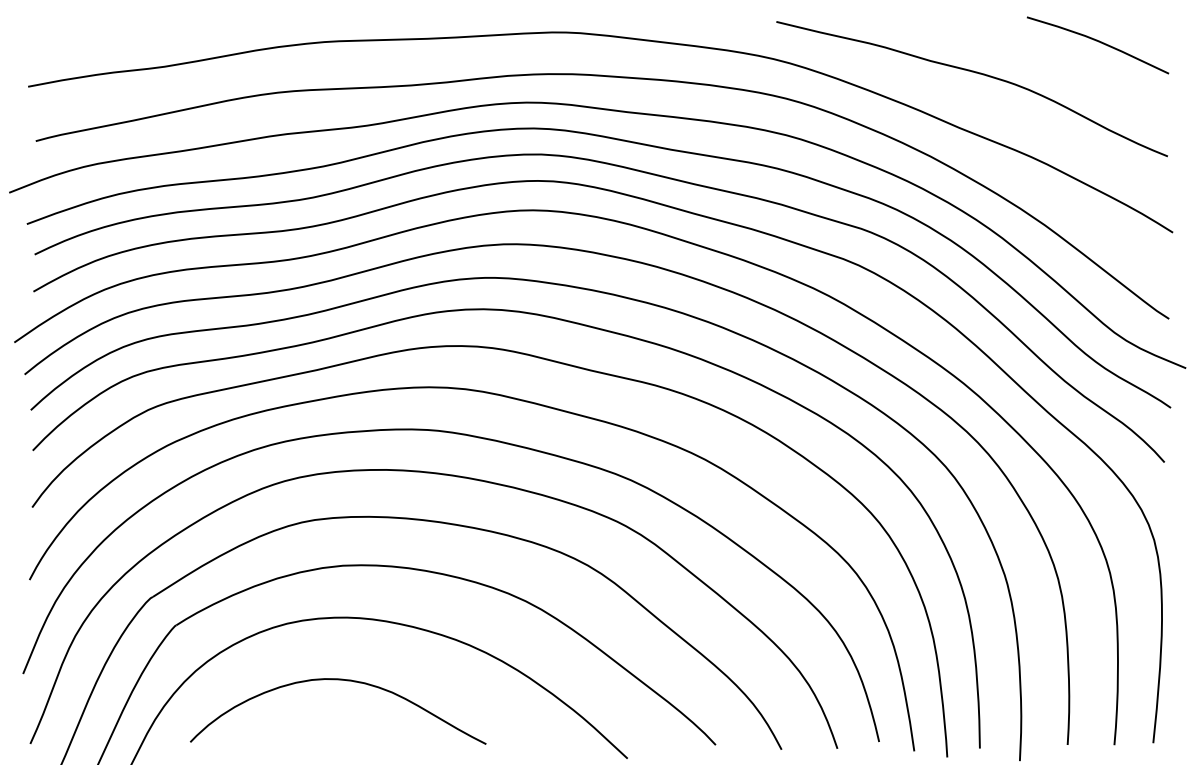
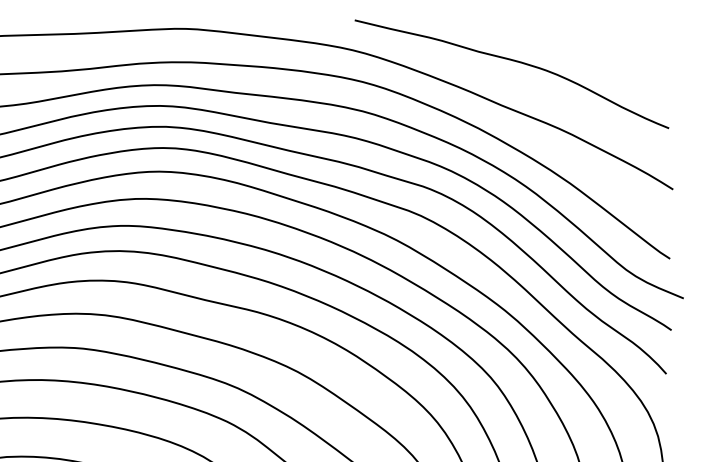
curve: (1098, 42) -> (613, 36), removed

